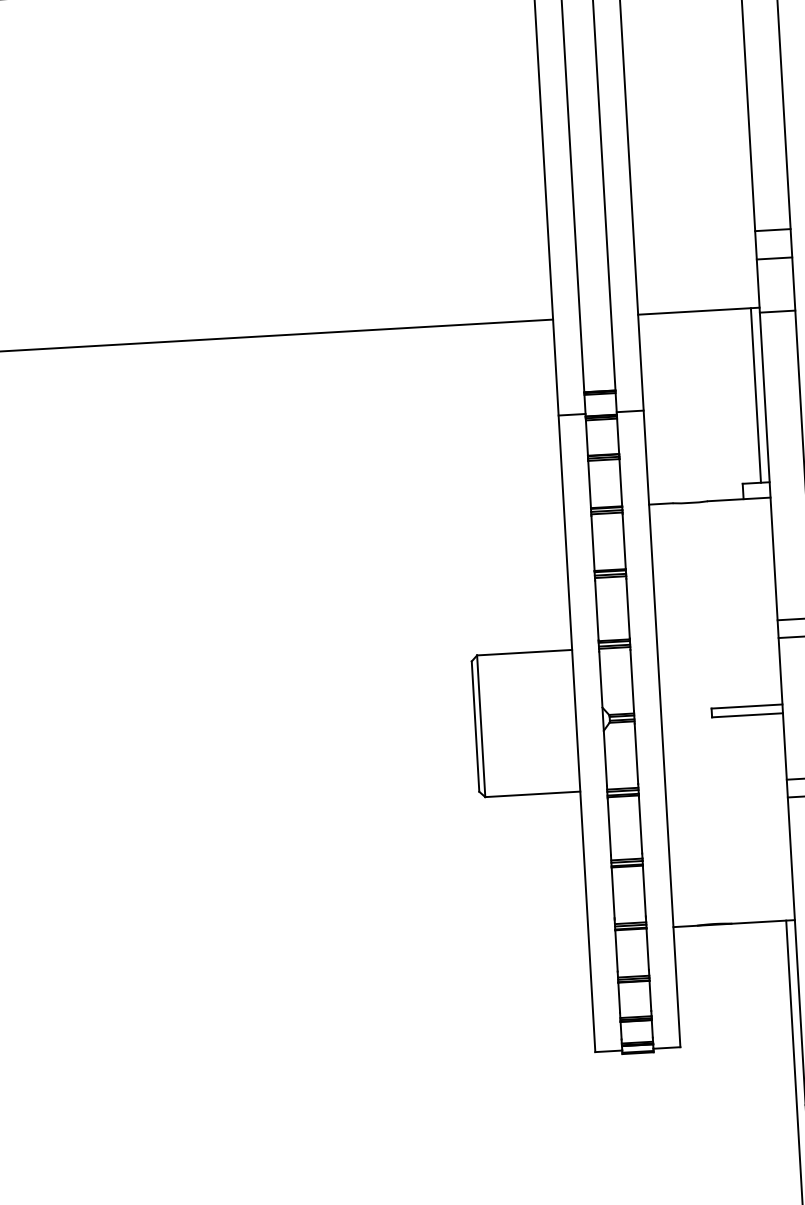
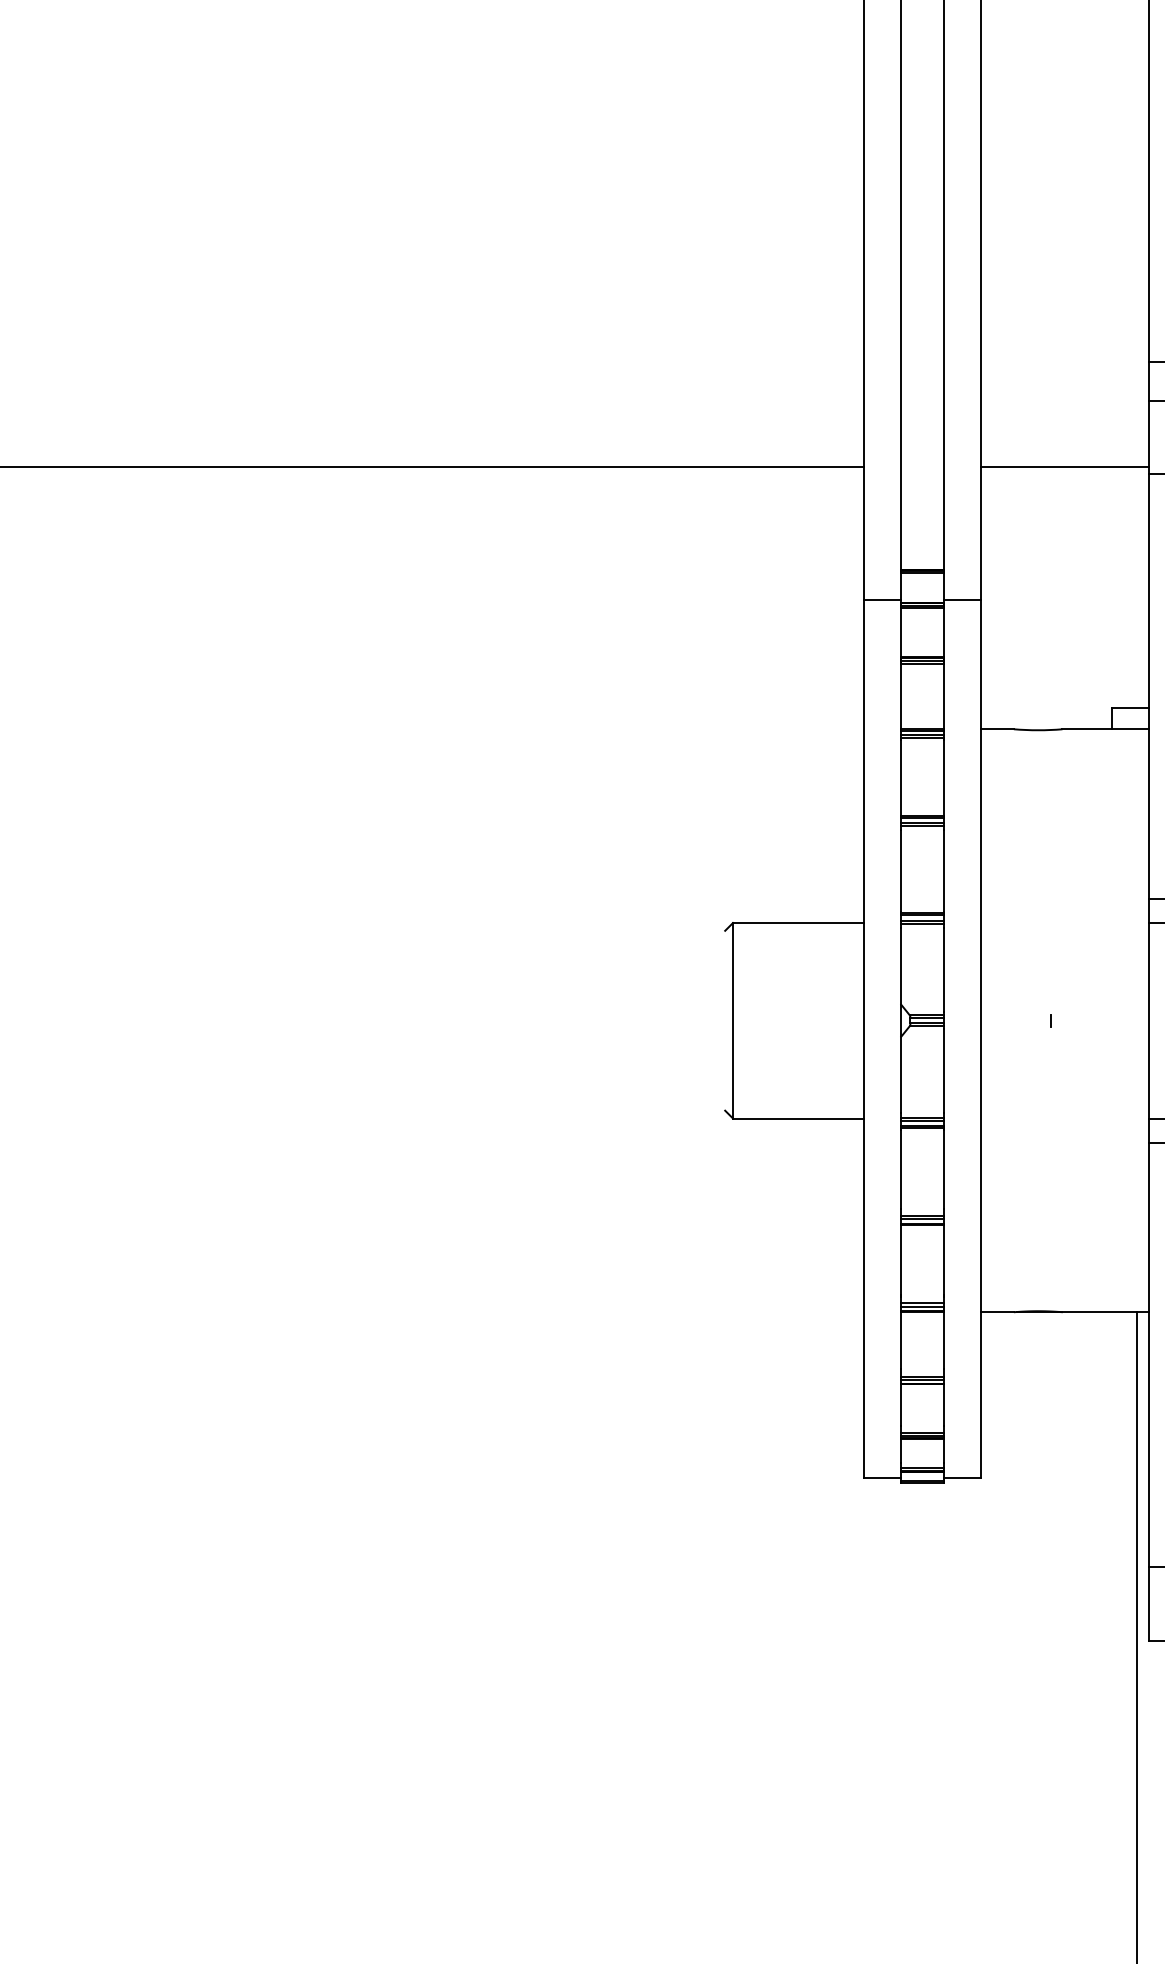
line: (756, 395) -> (1137, 587), removed
line: (747, 706) -> (1100, 1014), removed
line: (747, 715) -> (1100, 1026), removed
line: (475, 726) -> (725, 1020), removed

